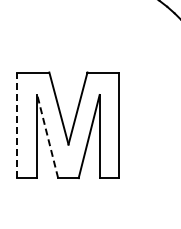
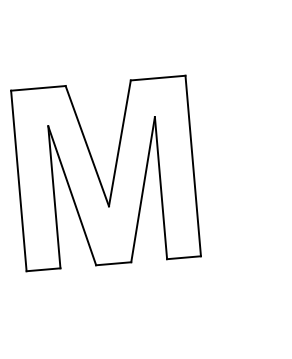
line: (17, 125) -> (18, 181), dashed -> solid
line: (47, 136) -> (71, 195), dashed -> solid

